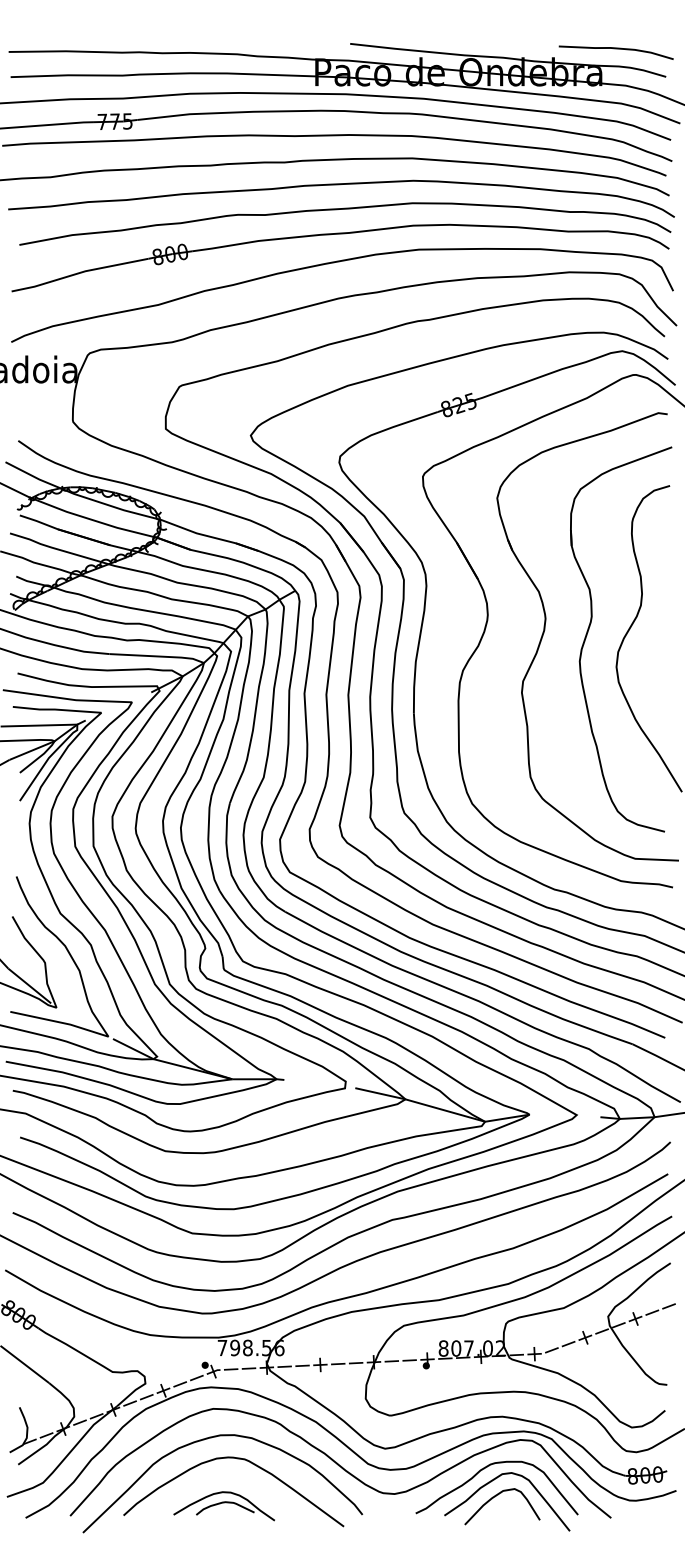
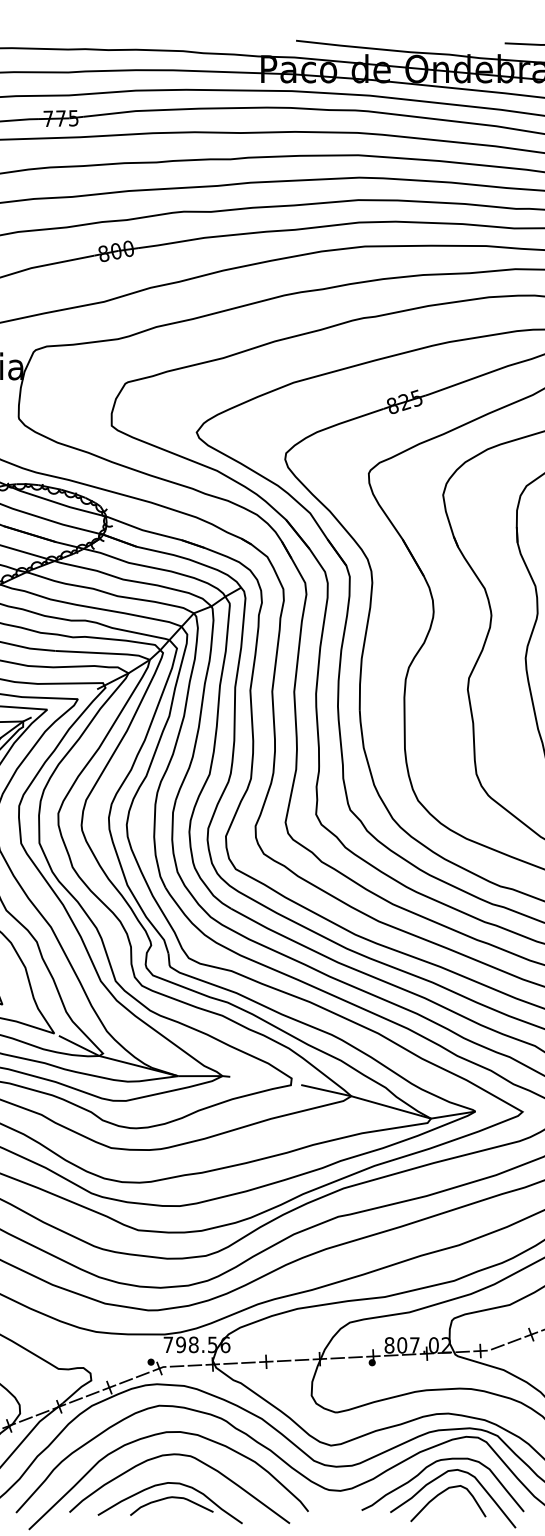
part: (223, 1506) -> (169, 1503), size x1.43

